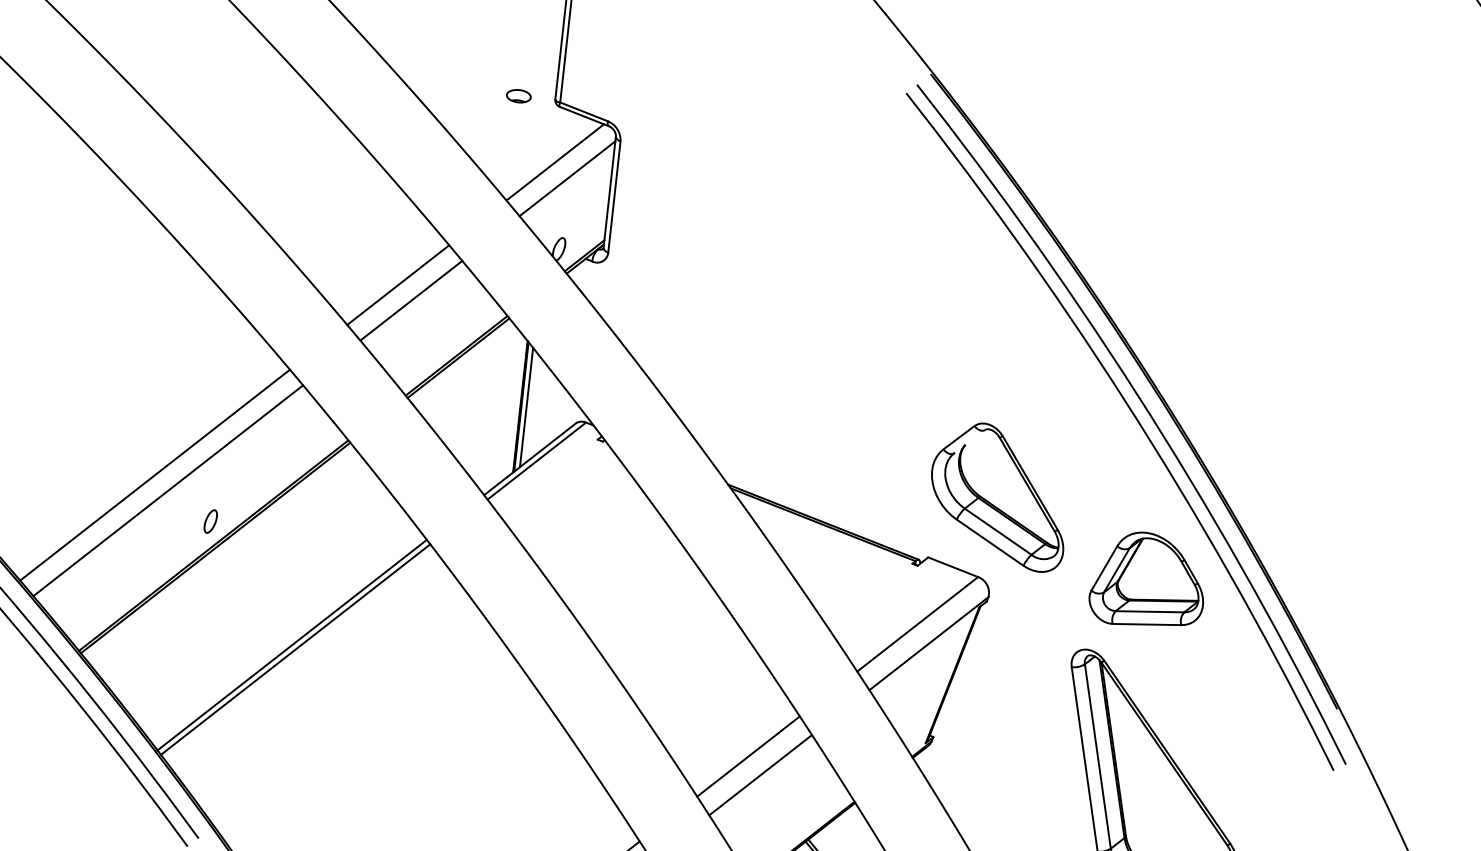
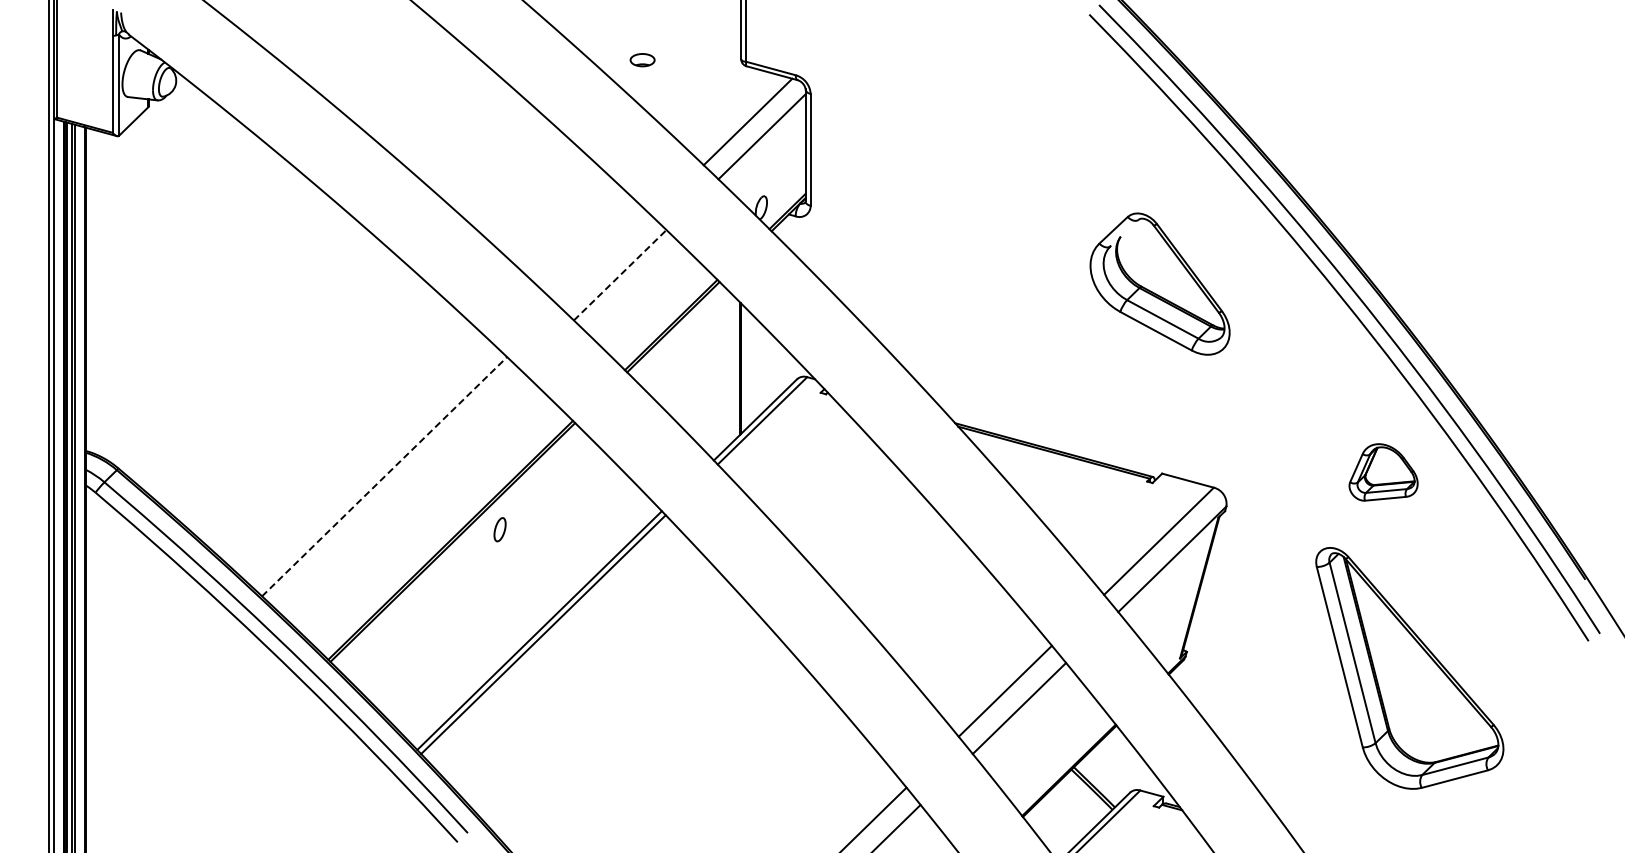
part: (518, 96) -> (642, 60), moved
line: (398, 284) -> (605, 260), removed
line: (411, 301) -> (620, 275), solid -> dashed
line: (526, 407) -> (746, 368), removed
line: (154, 474) -> (384, 476), solid -> dashed
line: (167, 490) -> (398, 490), removed
part: (998, 495) -> (1159, 283), moved
part: (210, 521) -> (499, 529), moved
part: (1148, 580) -> (1383, 472), size x0.6

